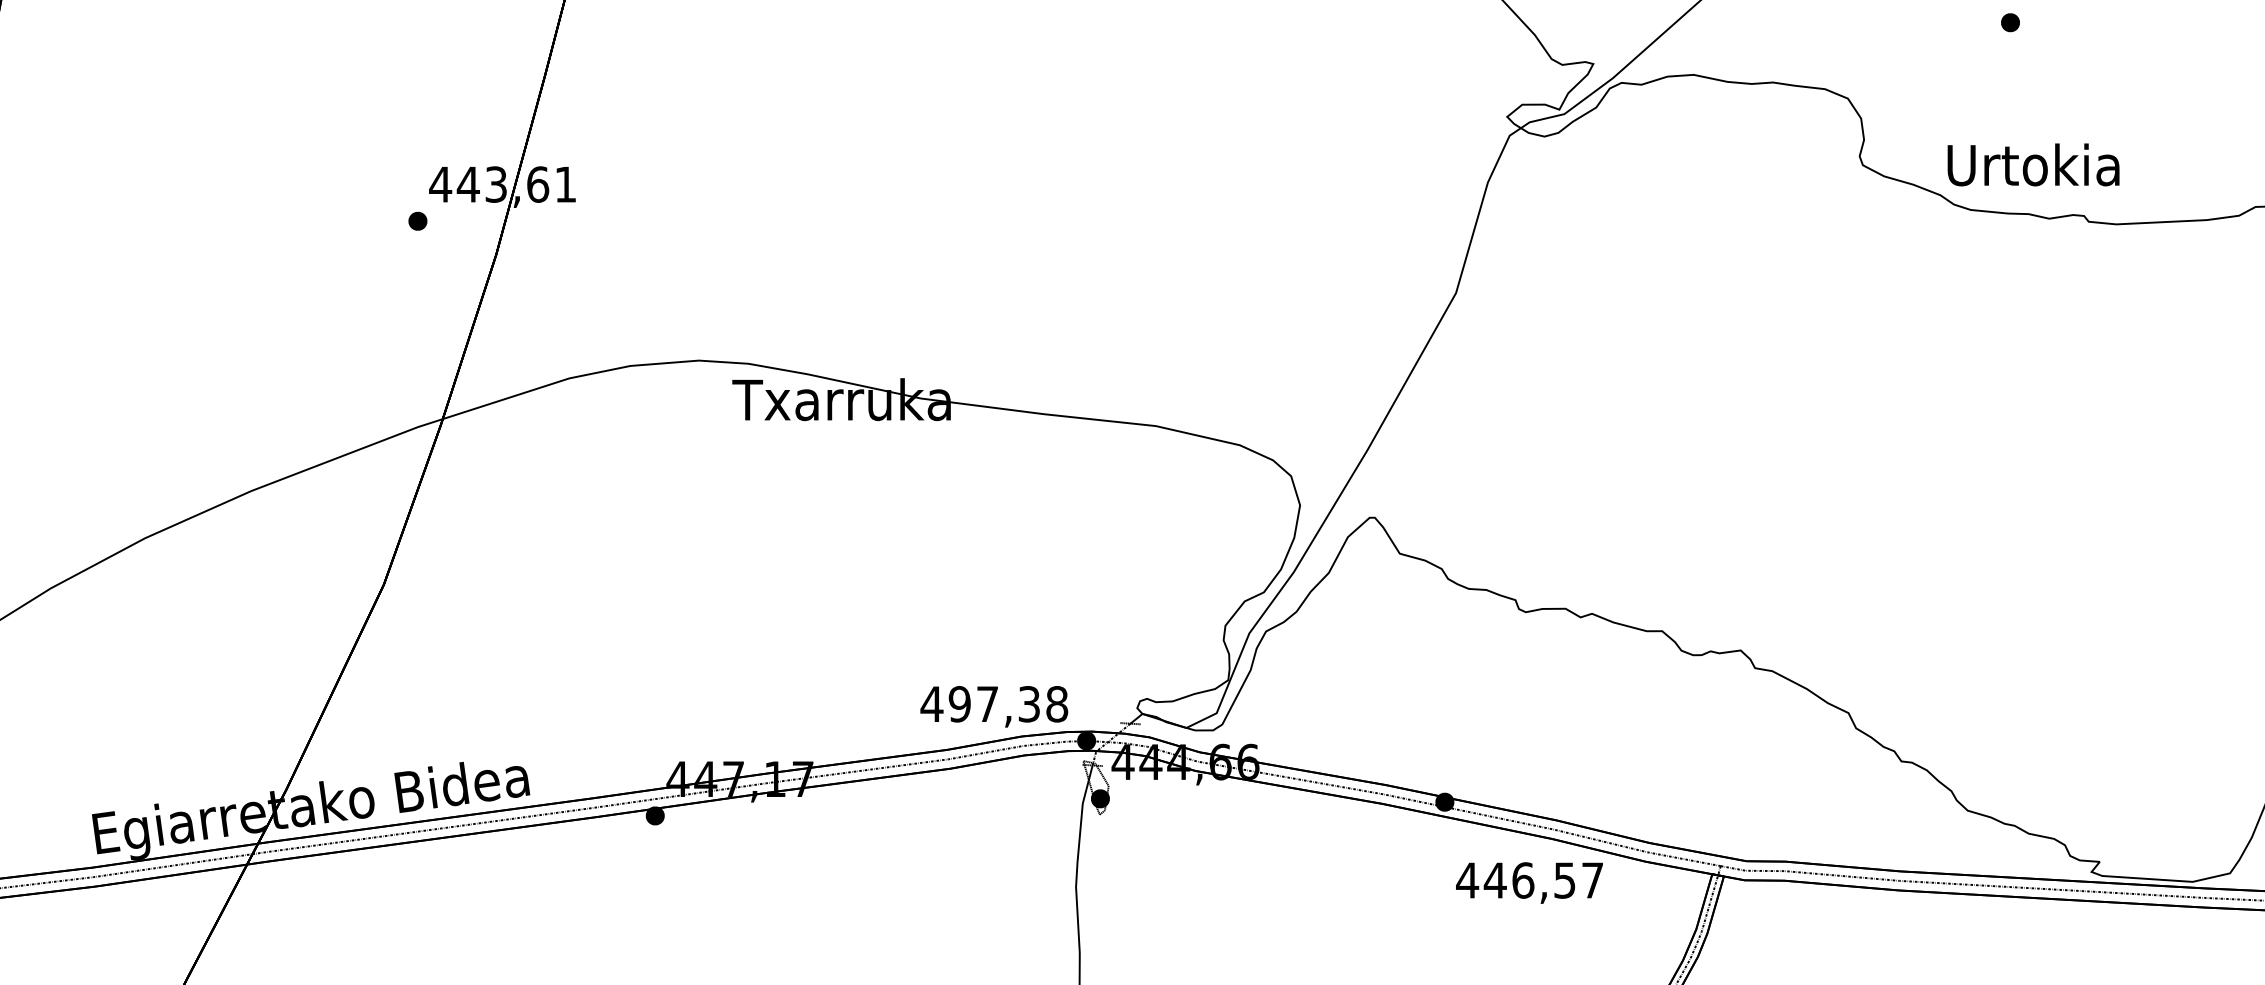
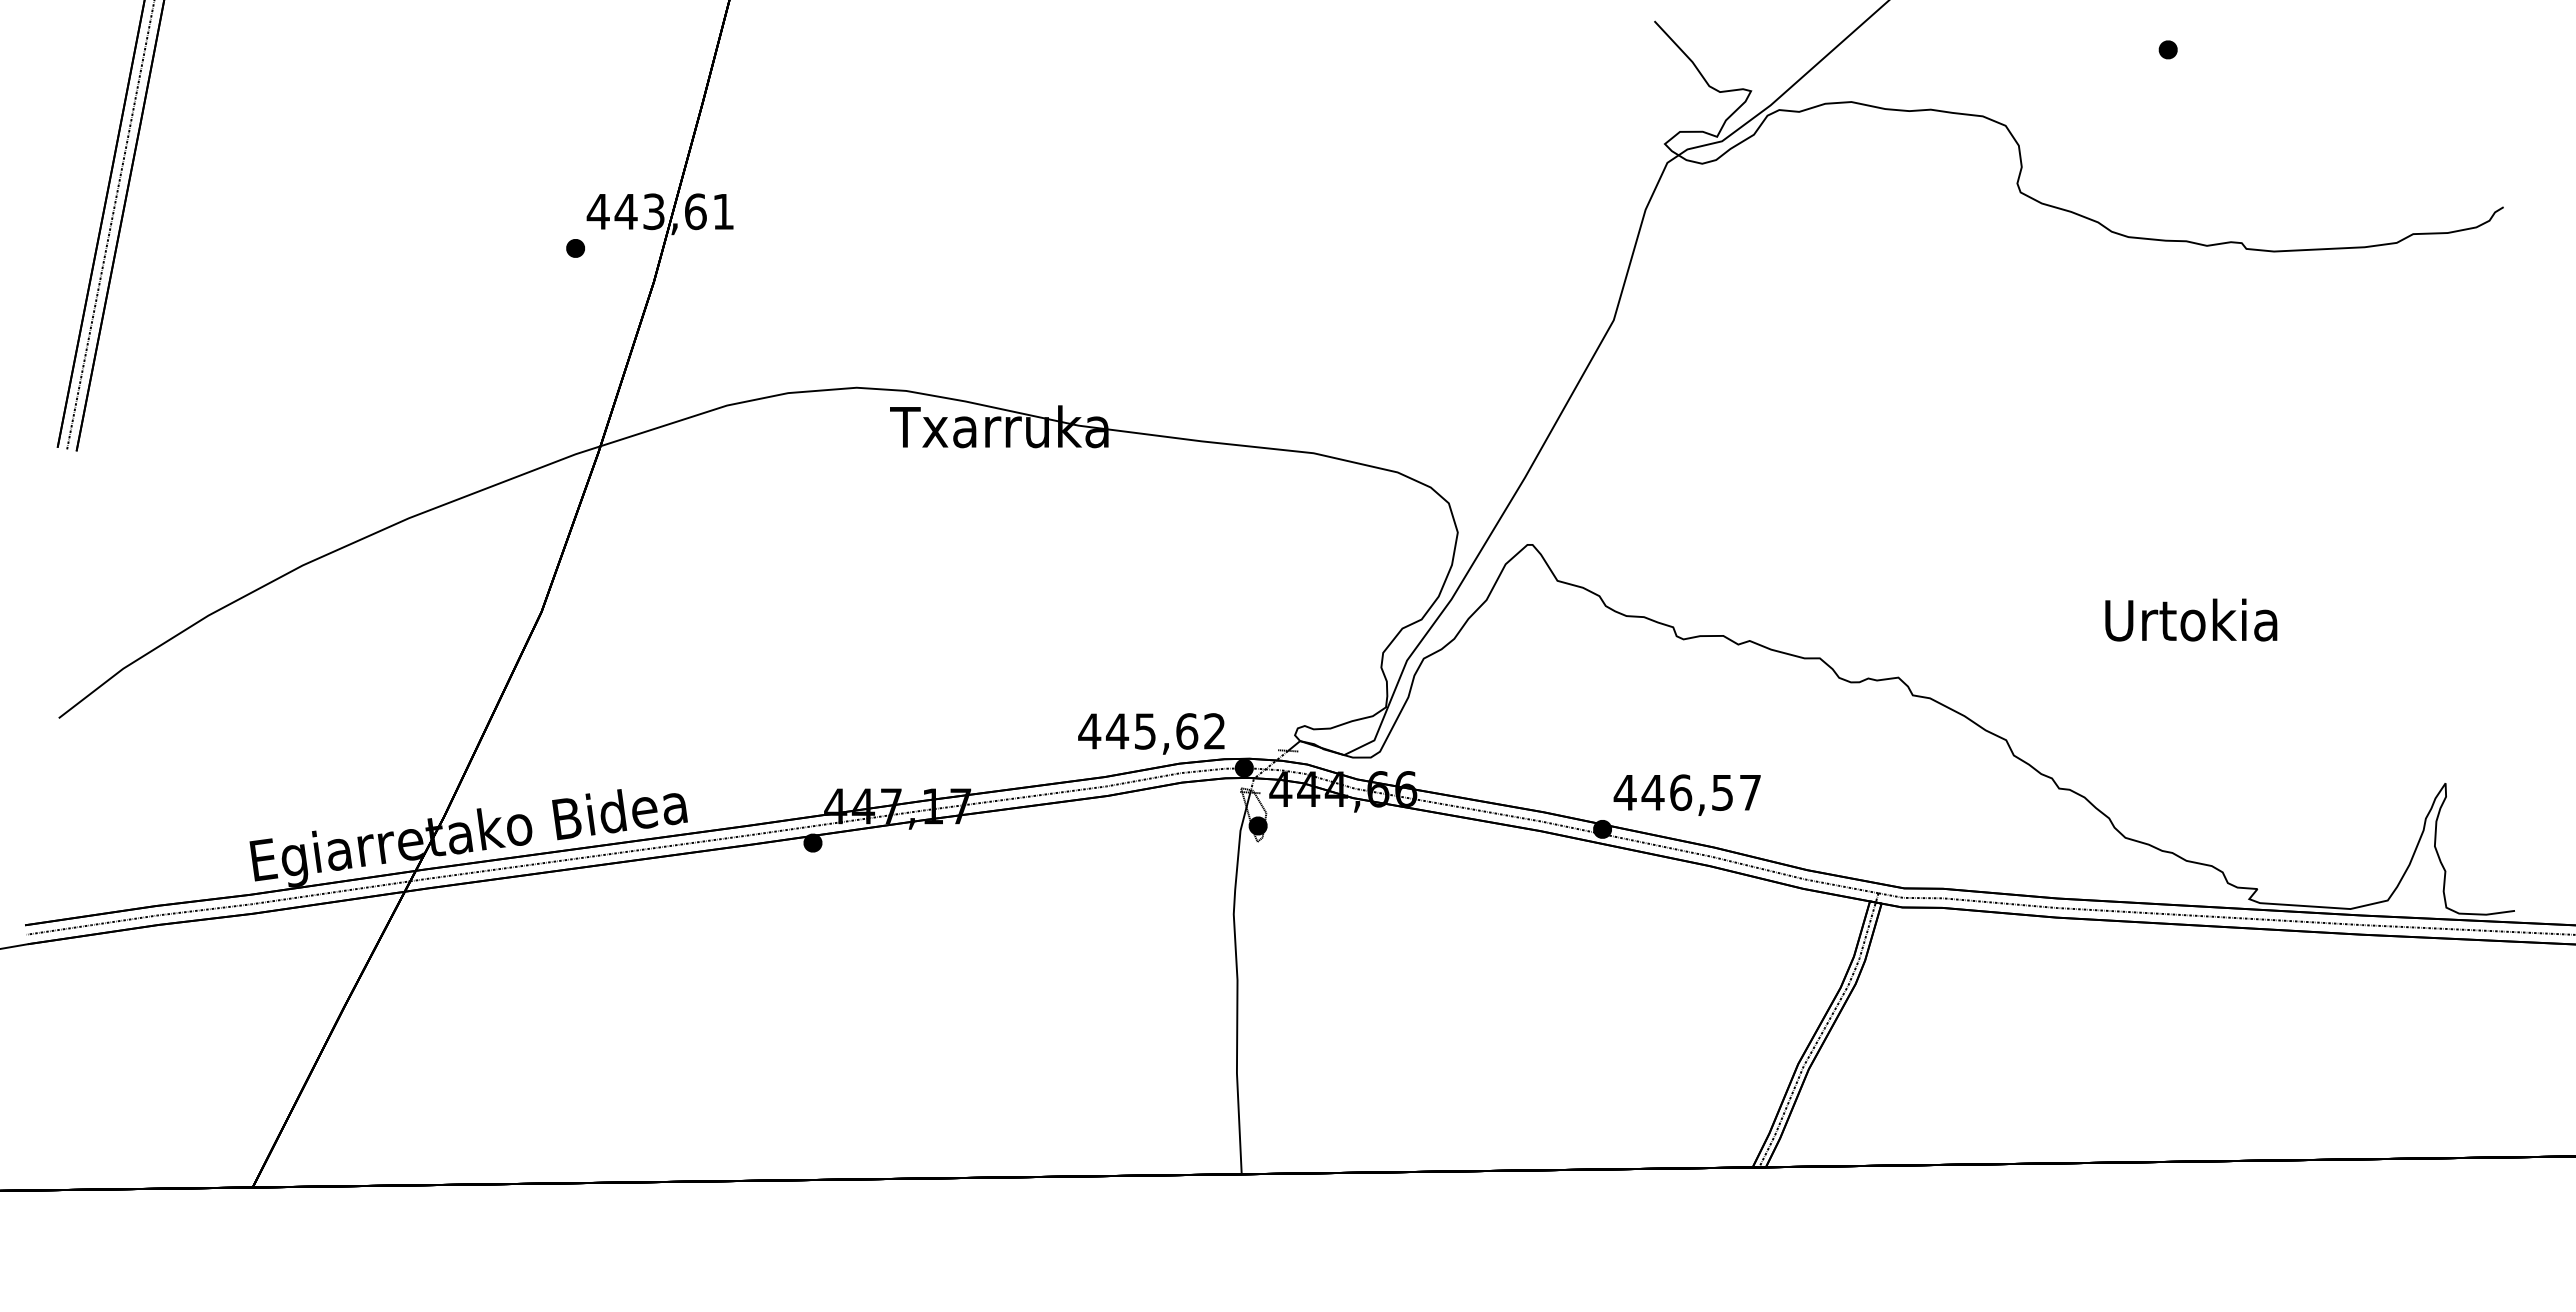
text: (2033, 164) -> (2191, 619), moved
text: (1007, 704) -> (1165, 731), 497,38 -> 445,62
text: (1528, 882) -> (1686, 794), moved

